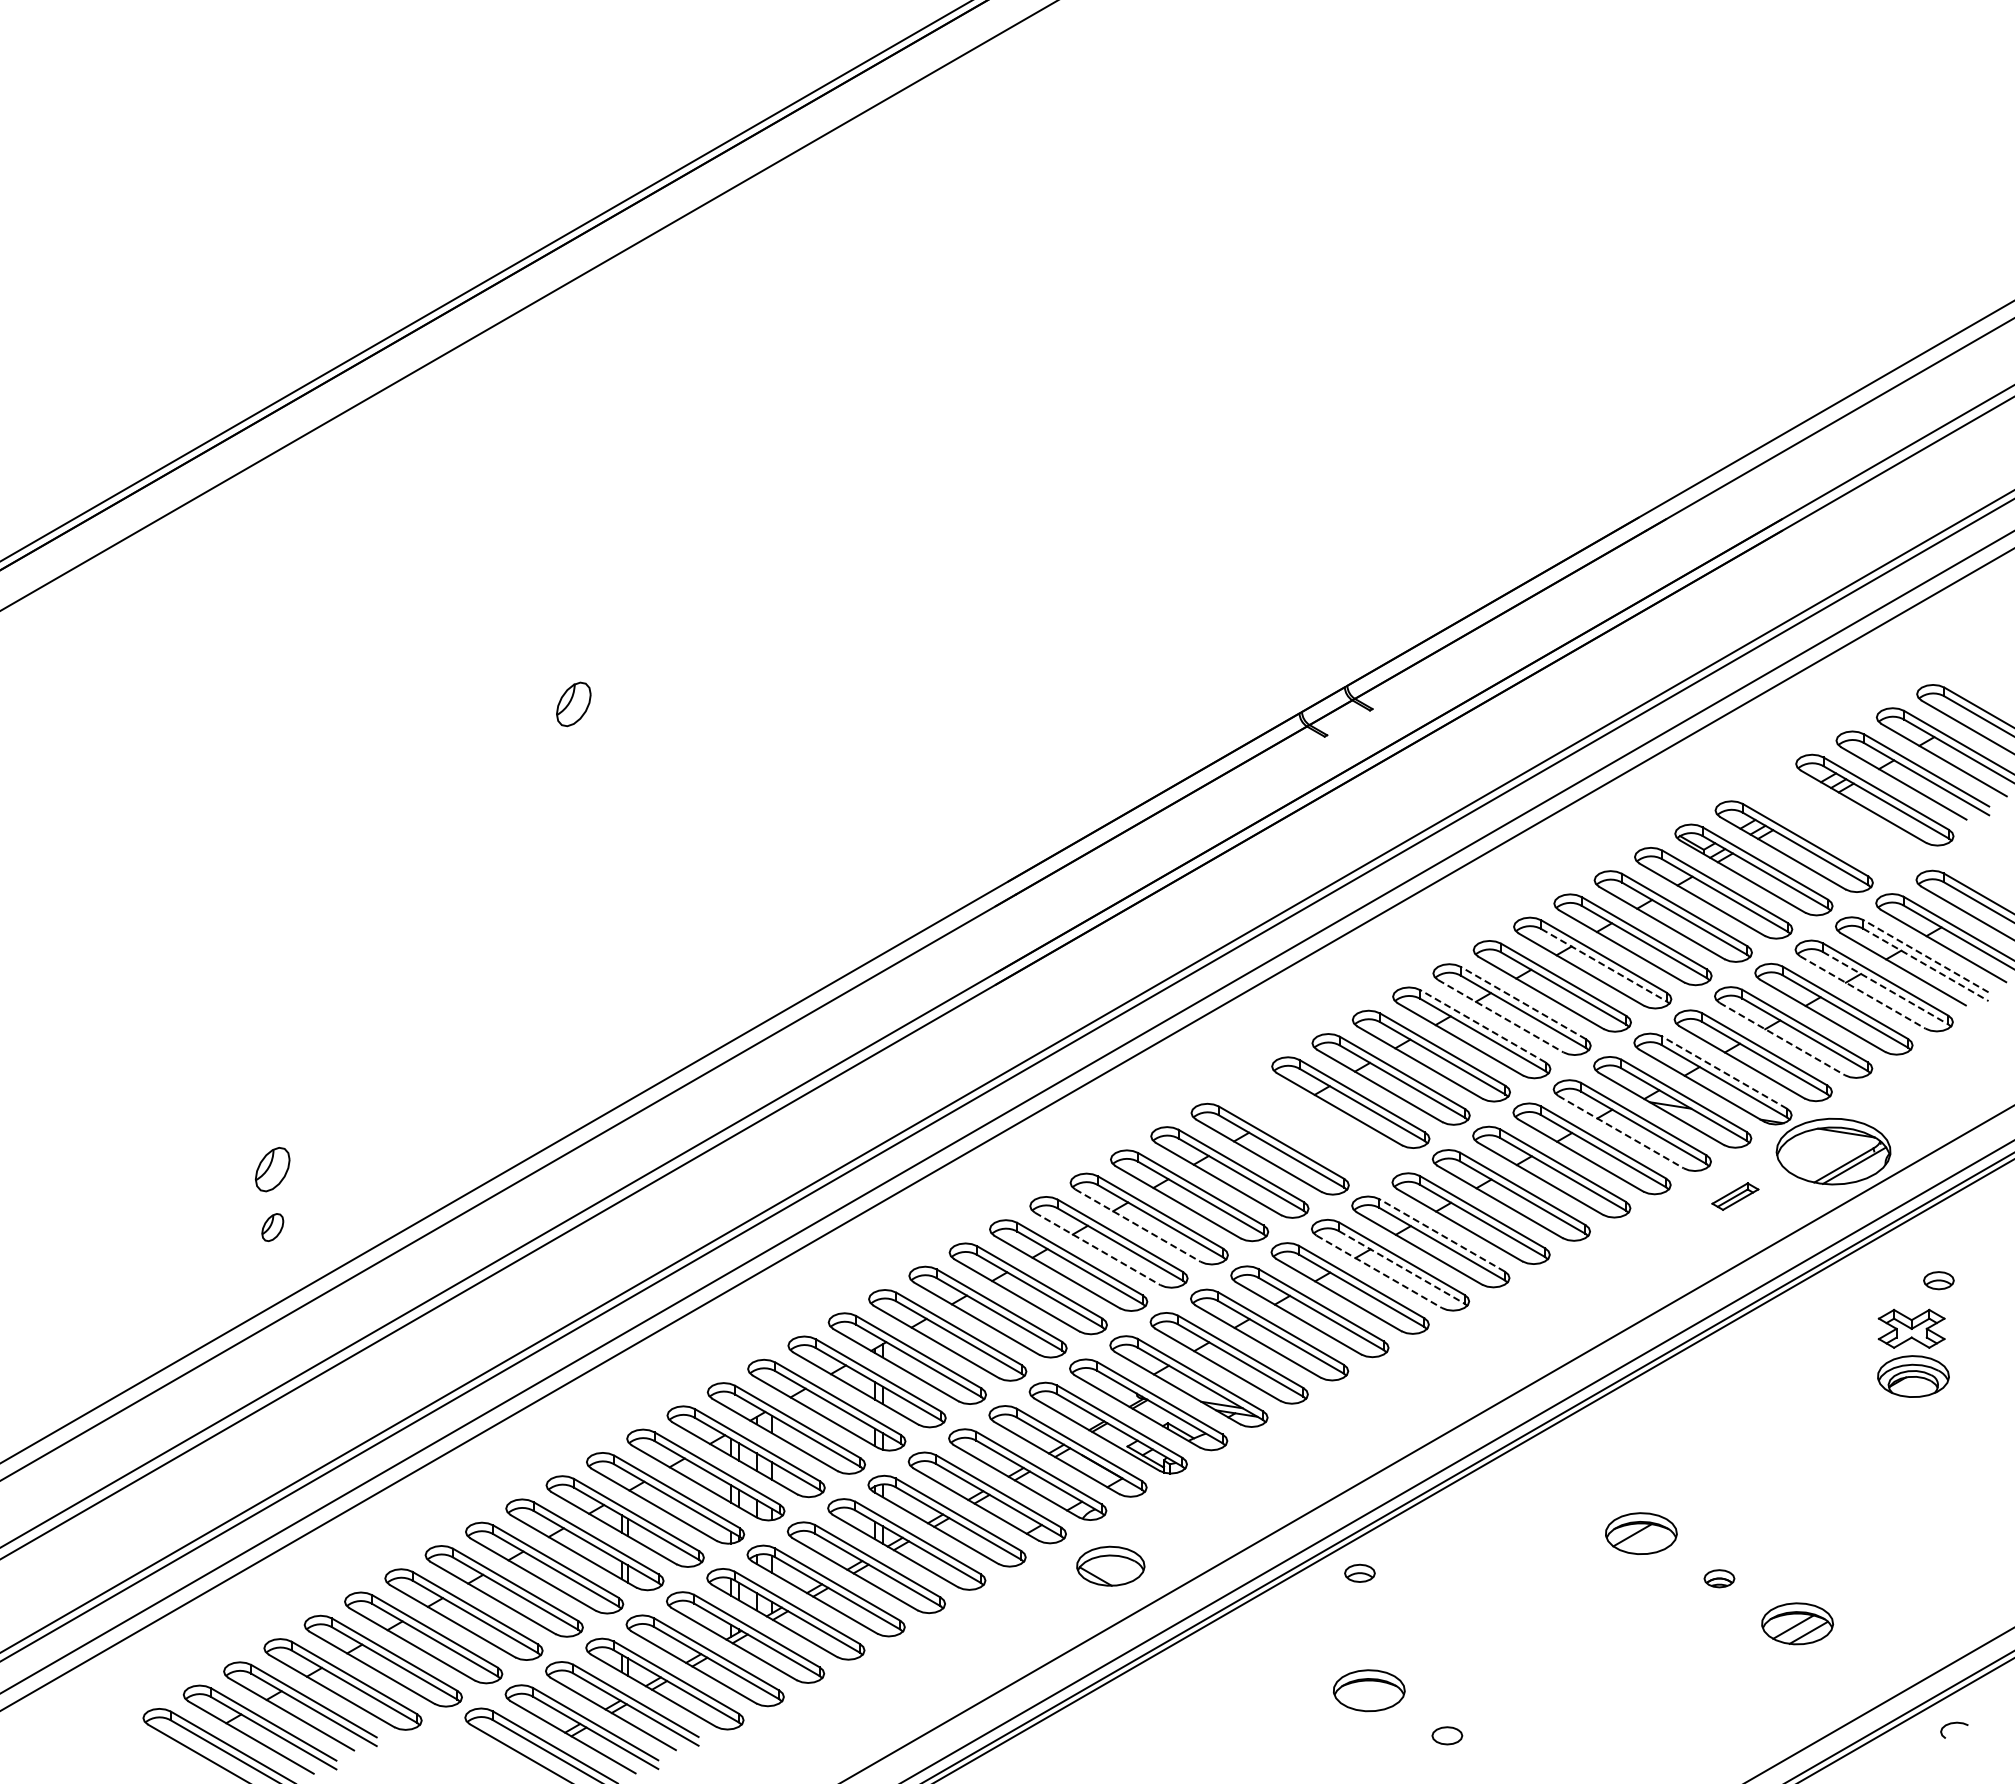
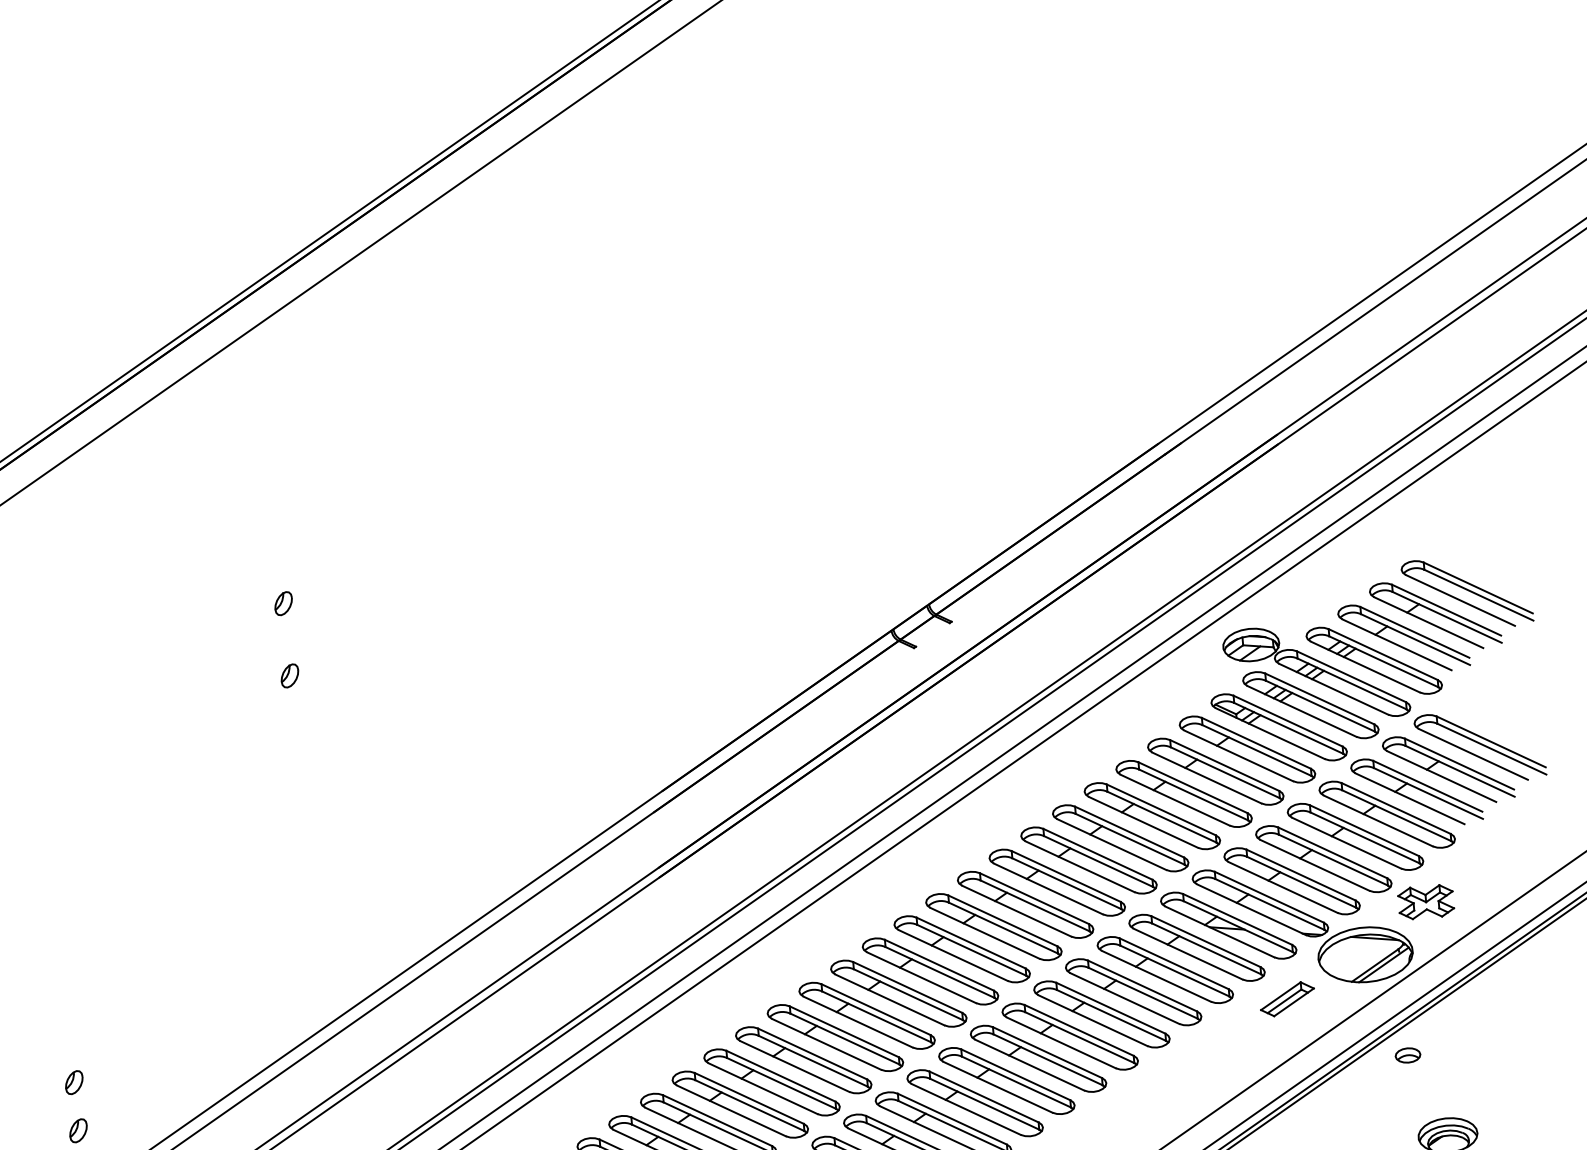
part: (573, 616) -> (283, 602), added
part: (573, 704) -> (289, 675), size x0.62
part: (1804, 808) -> (1316, 672), added
line: (1925, 955) -> (1427, 785), dashed -> solid
line: (1604, 965) -> (1162, 817), dashed -> solid
line: (1926, 965) -> (1429, 793), dashed -> solid
line: (1886, 988) -> (1397, 815), dashed -> solid
line: (1863, 992) -> (1378, 820), dashed -> solid
line: (1522, 1002) -> (1097, 853), dashed -> solid
line: (1501, 1016) -> (1080, 867), dashed -> solid
line: (1482, 1026) -> (1065, 876), dashed -> solid
line: (1782, 1039) -> (1315, 865), dashed -> solid
line: (1723, 1072) -> (1268, 897), dashed -> solid
part: (1310, 1125) -> (930, 971), added
line: (1621, 1132) -> (1188, 954), dashed -> solid
part: (272, 1168) -> (73, 1081), size x0.62
part: (1735, 1196) -> (1287, 999), size x1.43
line: (1138, 1225) -> (795, 1066), dashed -> solid
line: (1441, 1235) -> (1046, 1052), dashed -> solid
line: (1098, 1249) -> (763, 1089), dashed -> solid
line: (1402, 1267) -> (1016, 1082), dashed -> solid
line: (1379, 1272) -> (998, 1087), dashed -> solid
part: (1938, 1280) -> (1407, 1055), moved
part: (1911, 1328) -> (1425, 901), moved

